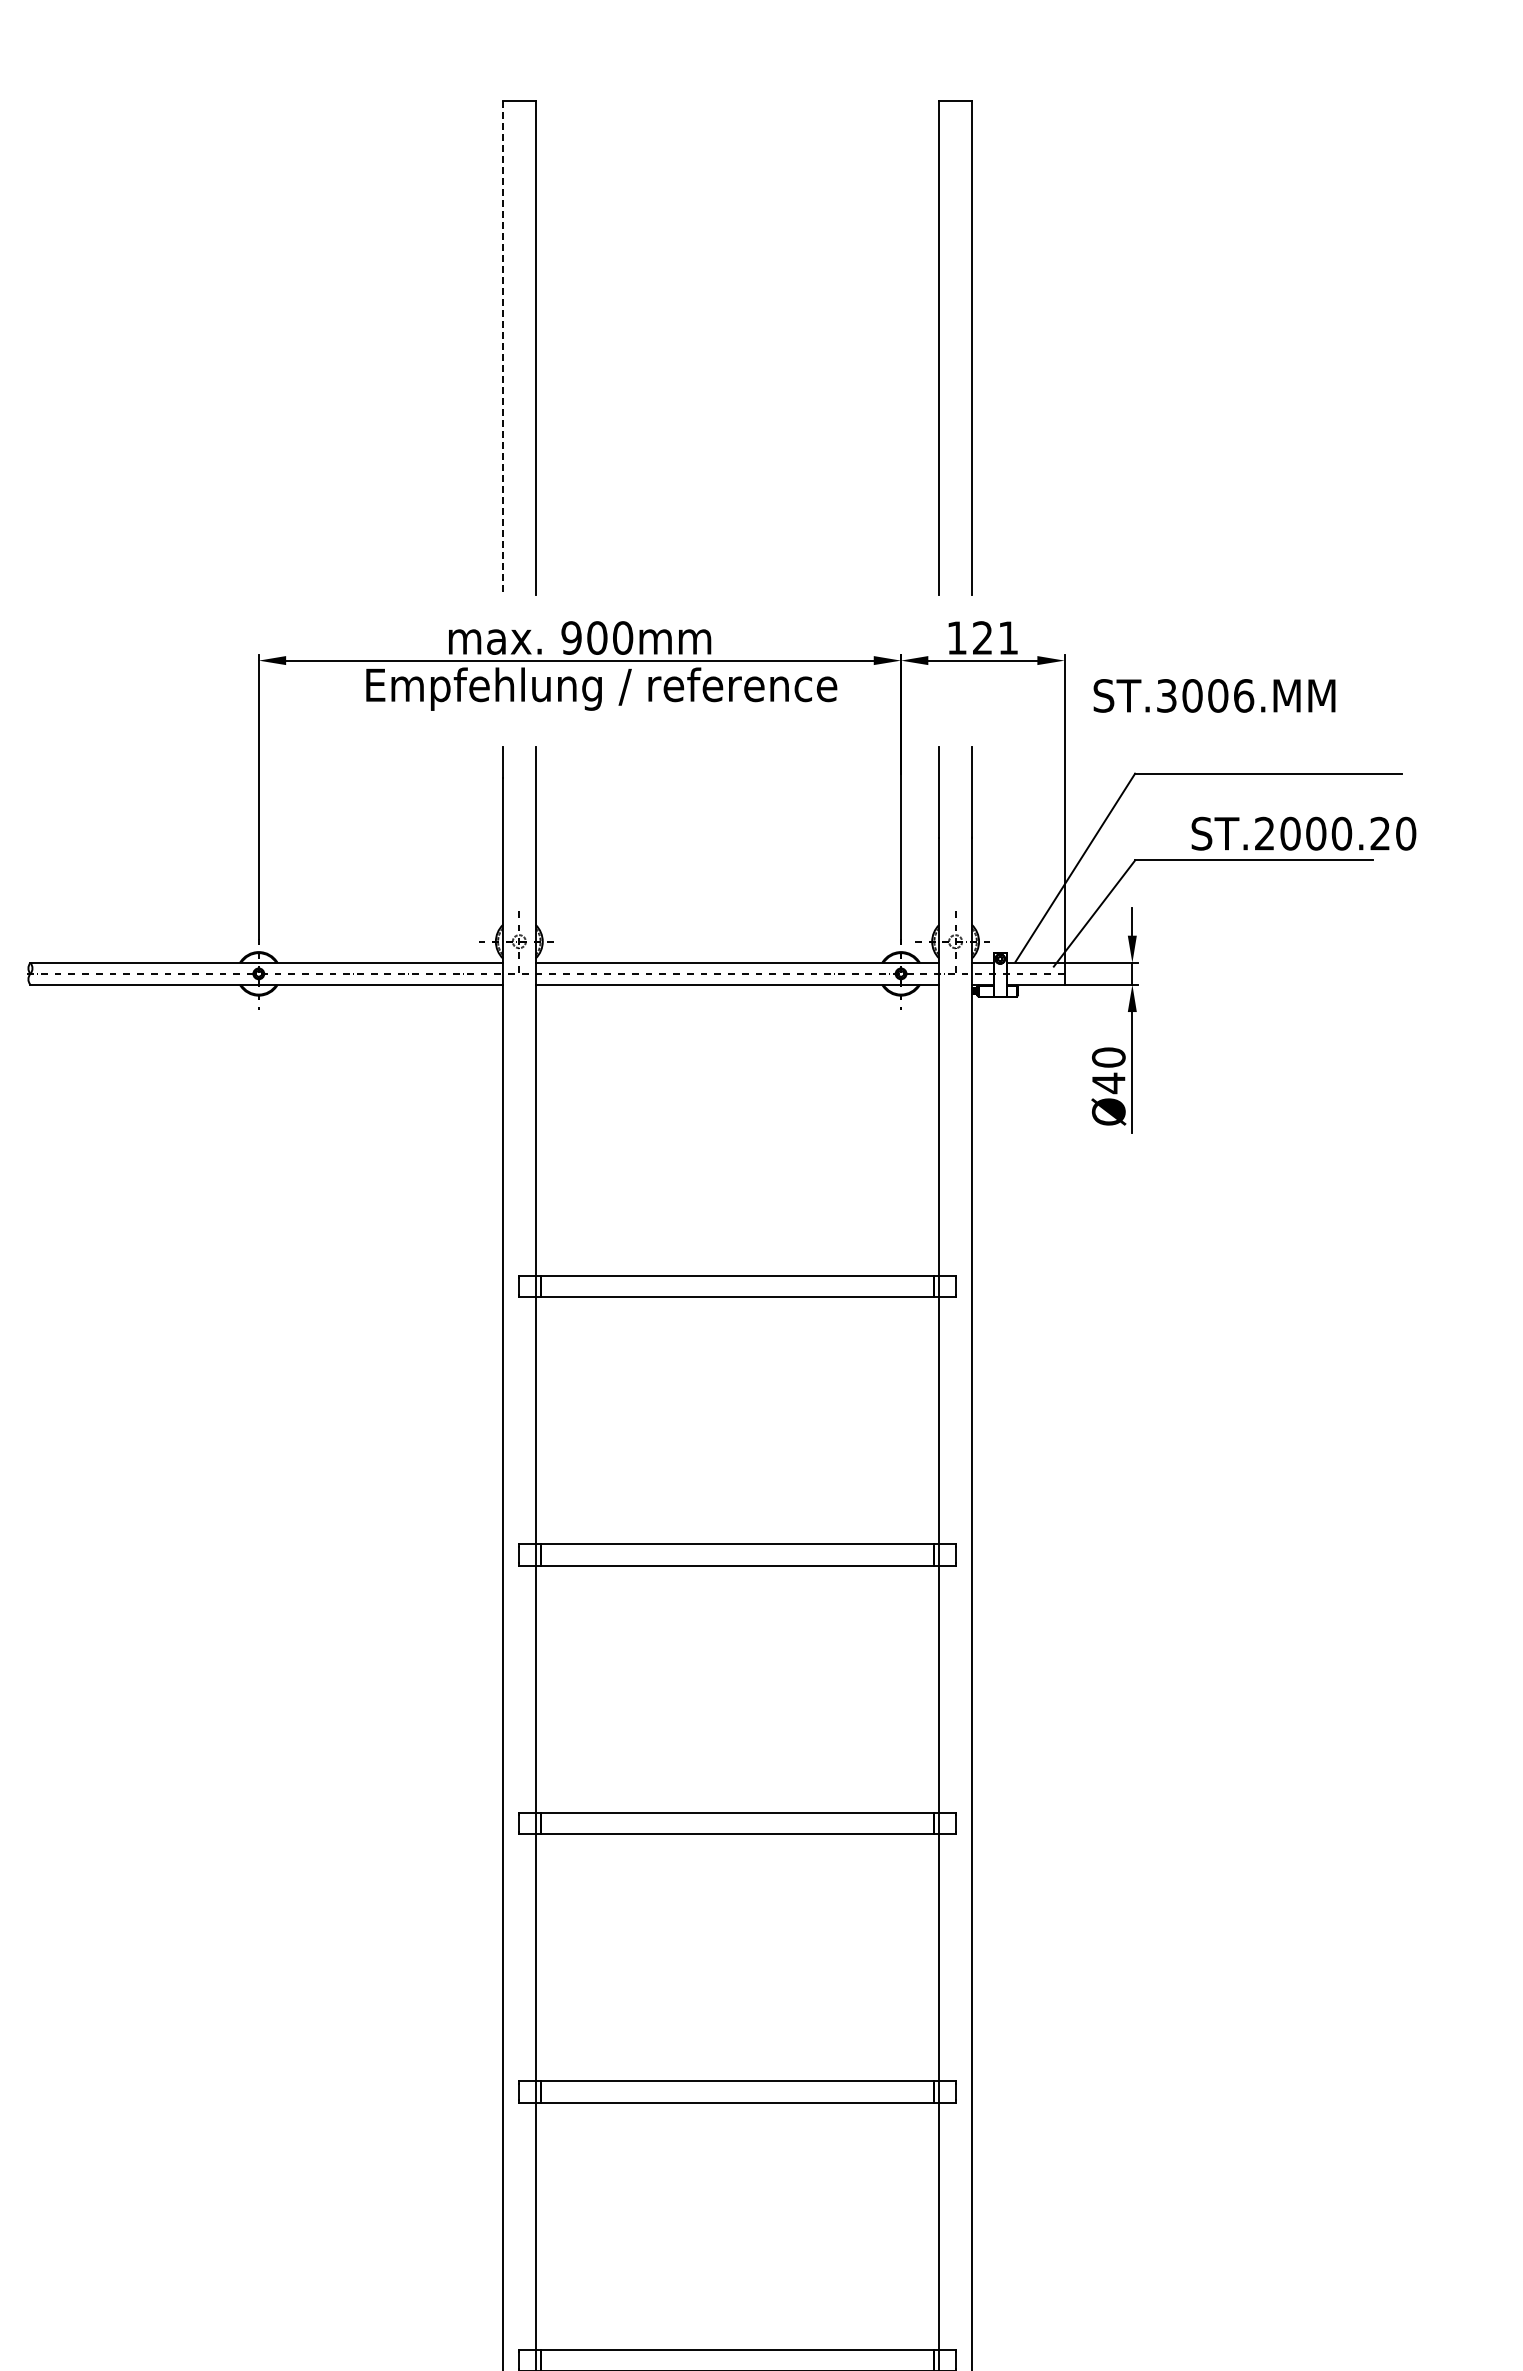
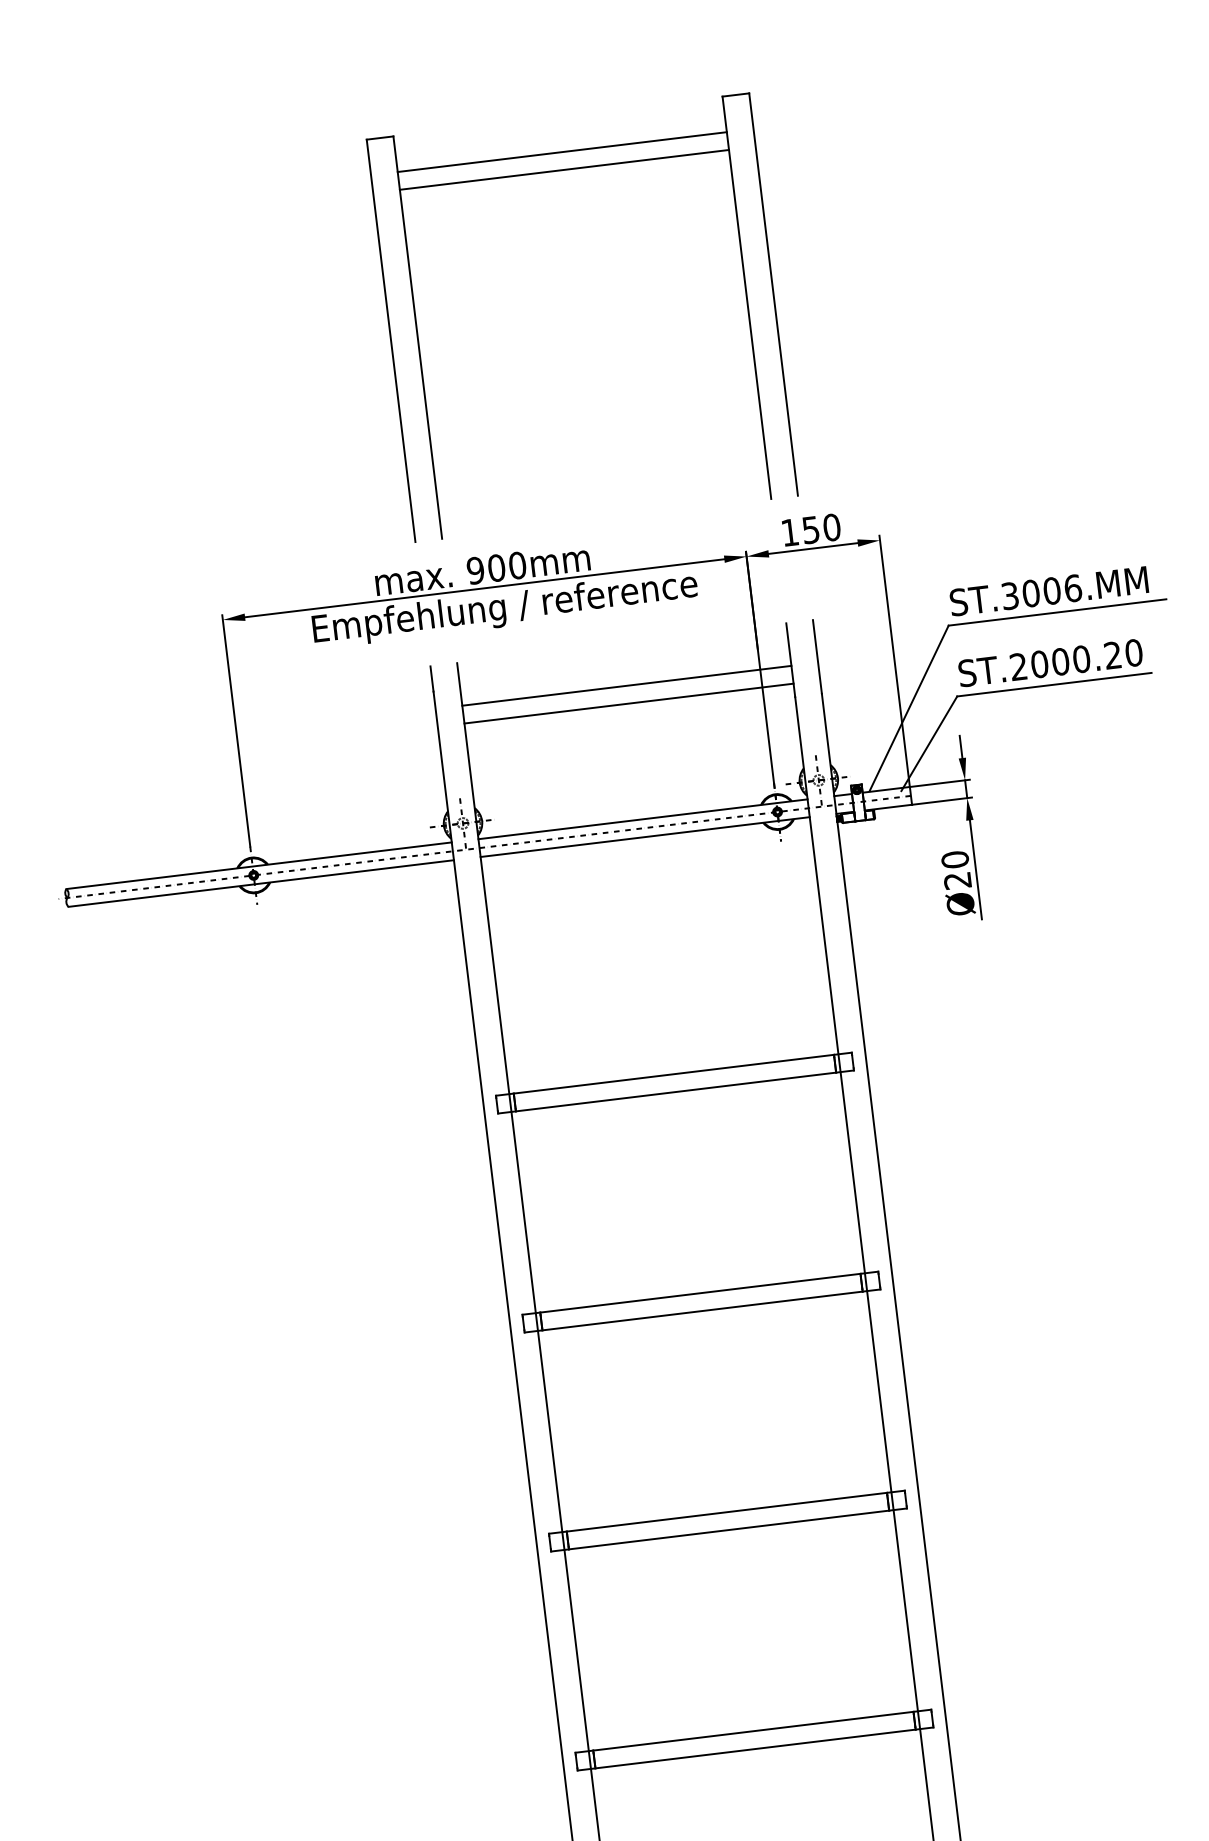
line: (737, 144) -> (562, 151), added
line: (737, 166) -> (564, 169), added
line: (502, 347) -> (390, 340), dashed -> solid
text: (995, 637) -> (821, 528), 121 -> 150
text: (1214, 695) -> (1049, 591), moved
line: (737, 799) -> (626, 685), added
line: (737, 821) -> (629, 703), added
text: (1303, 833) -> (1050, 662), moved
text: (1108, 1083) -> (957, 880), Ø40 -> Ø20

